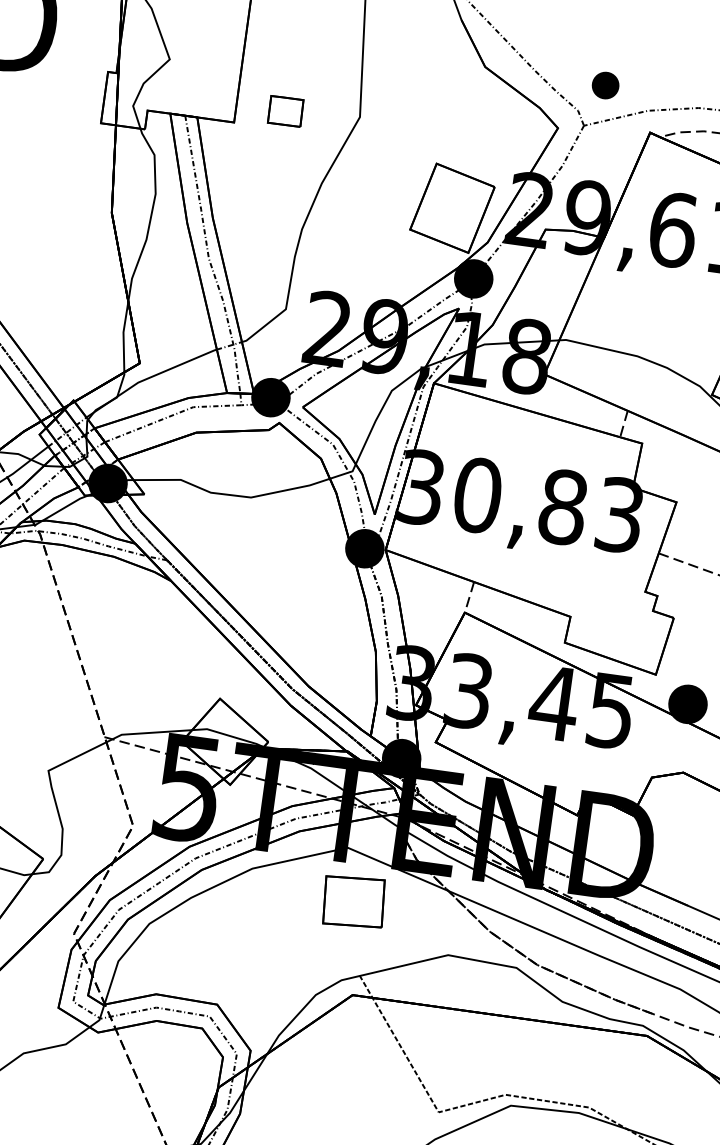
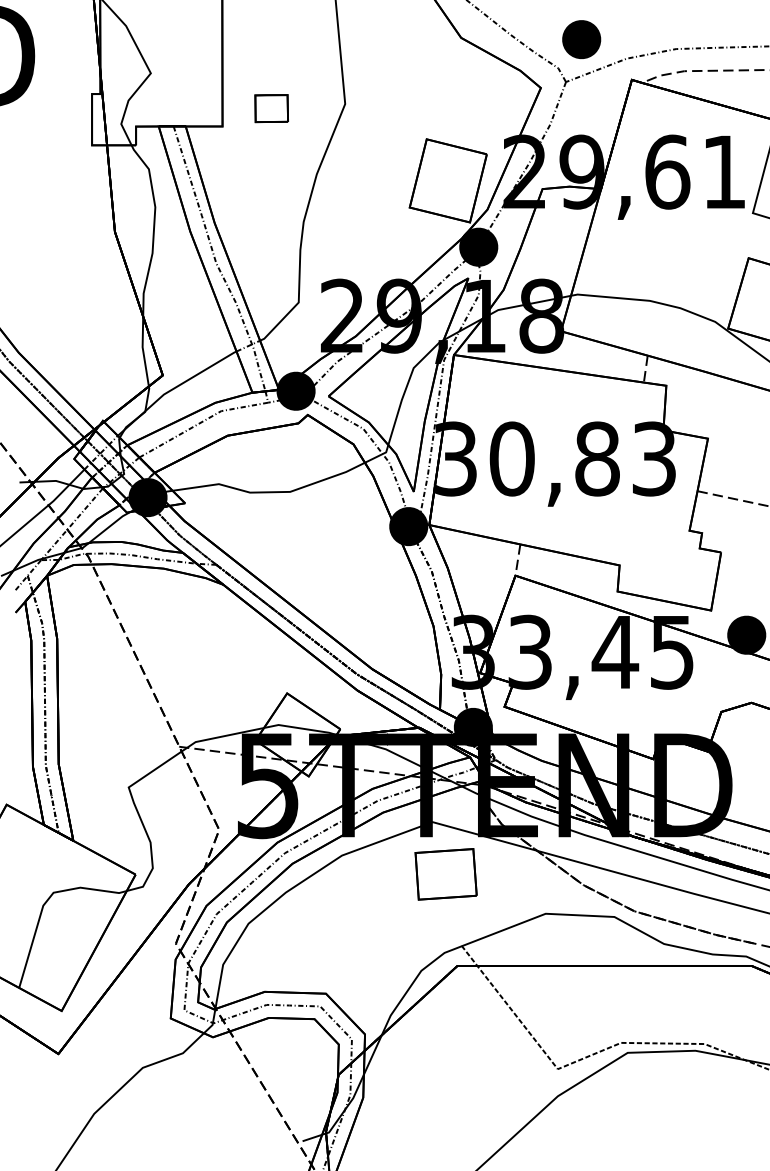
part: (605, 85) -> (581, 39), size x1.43

